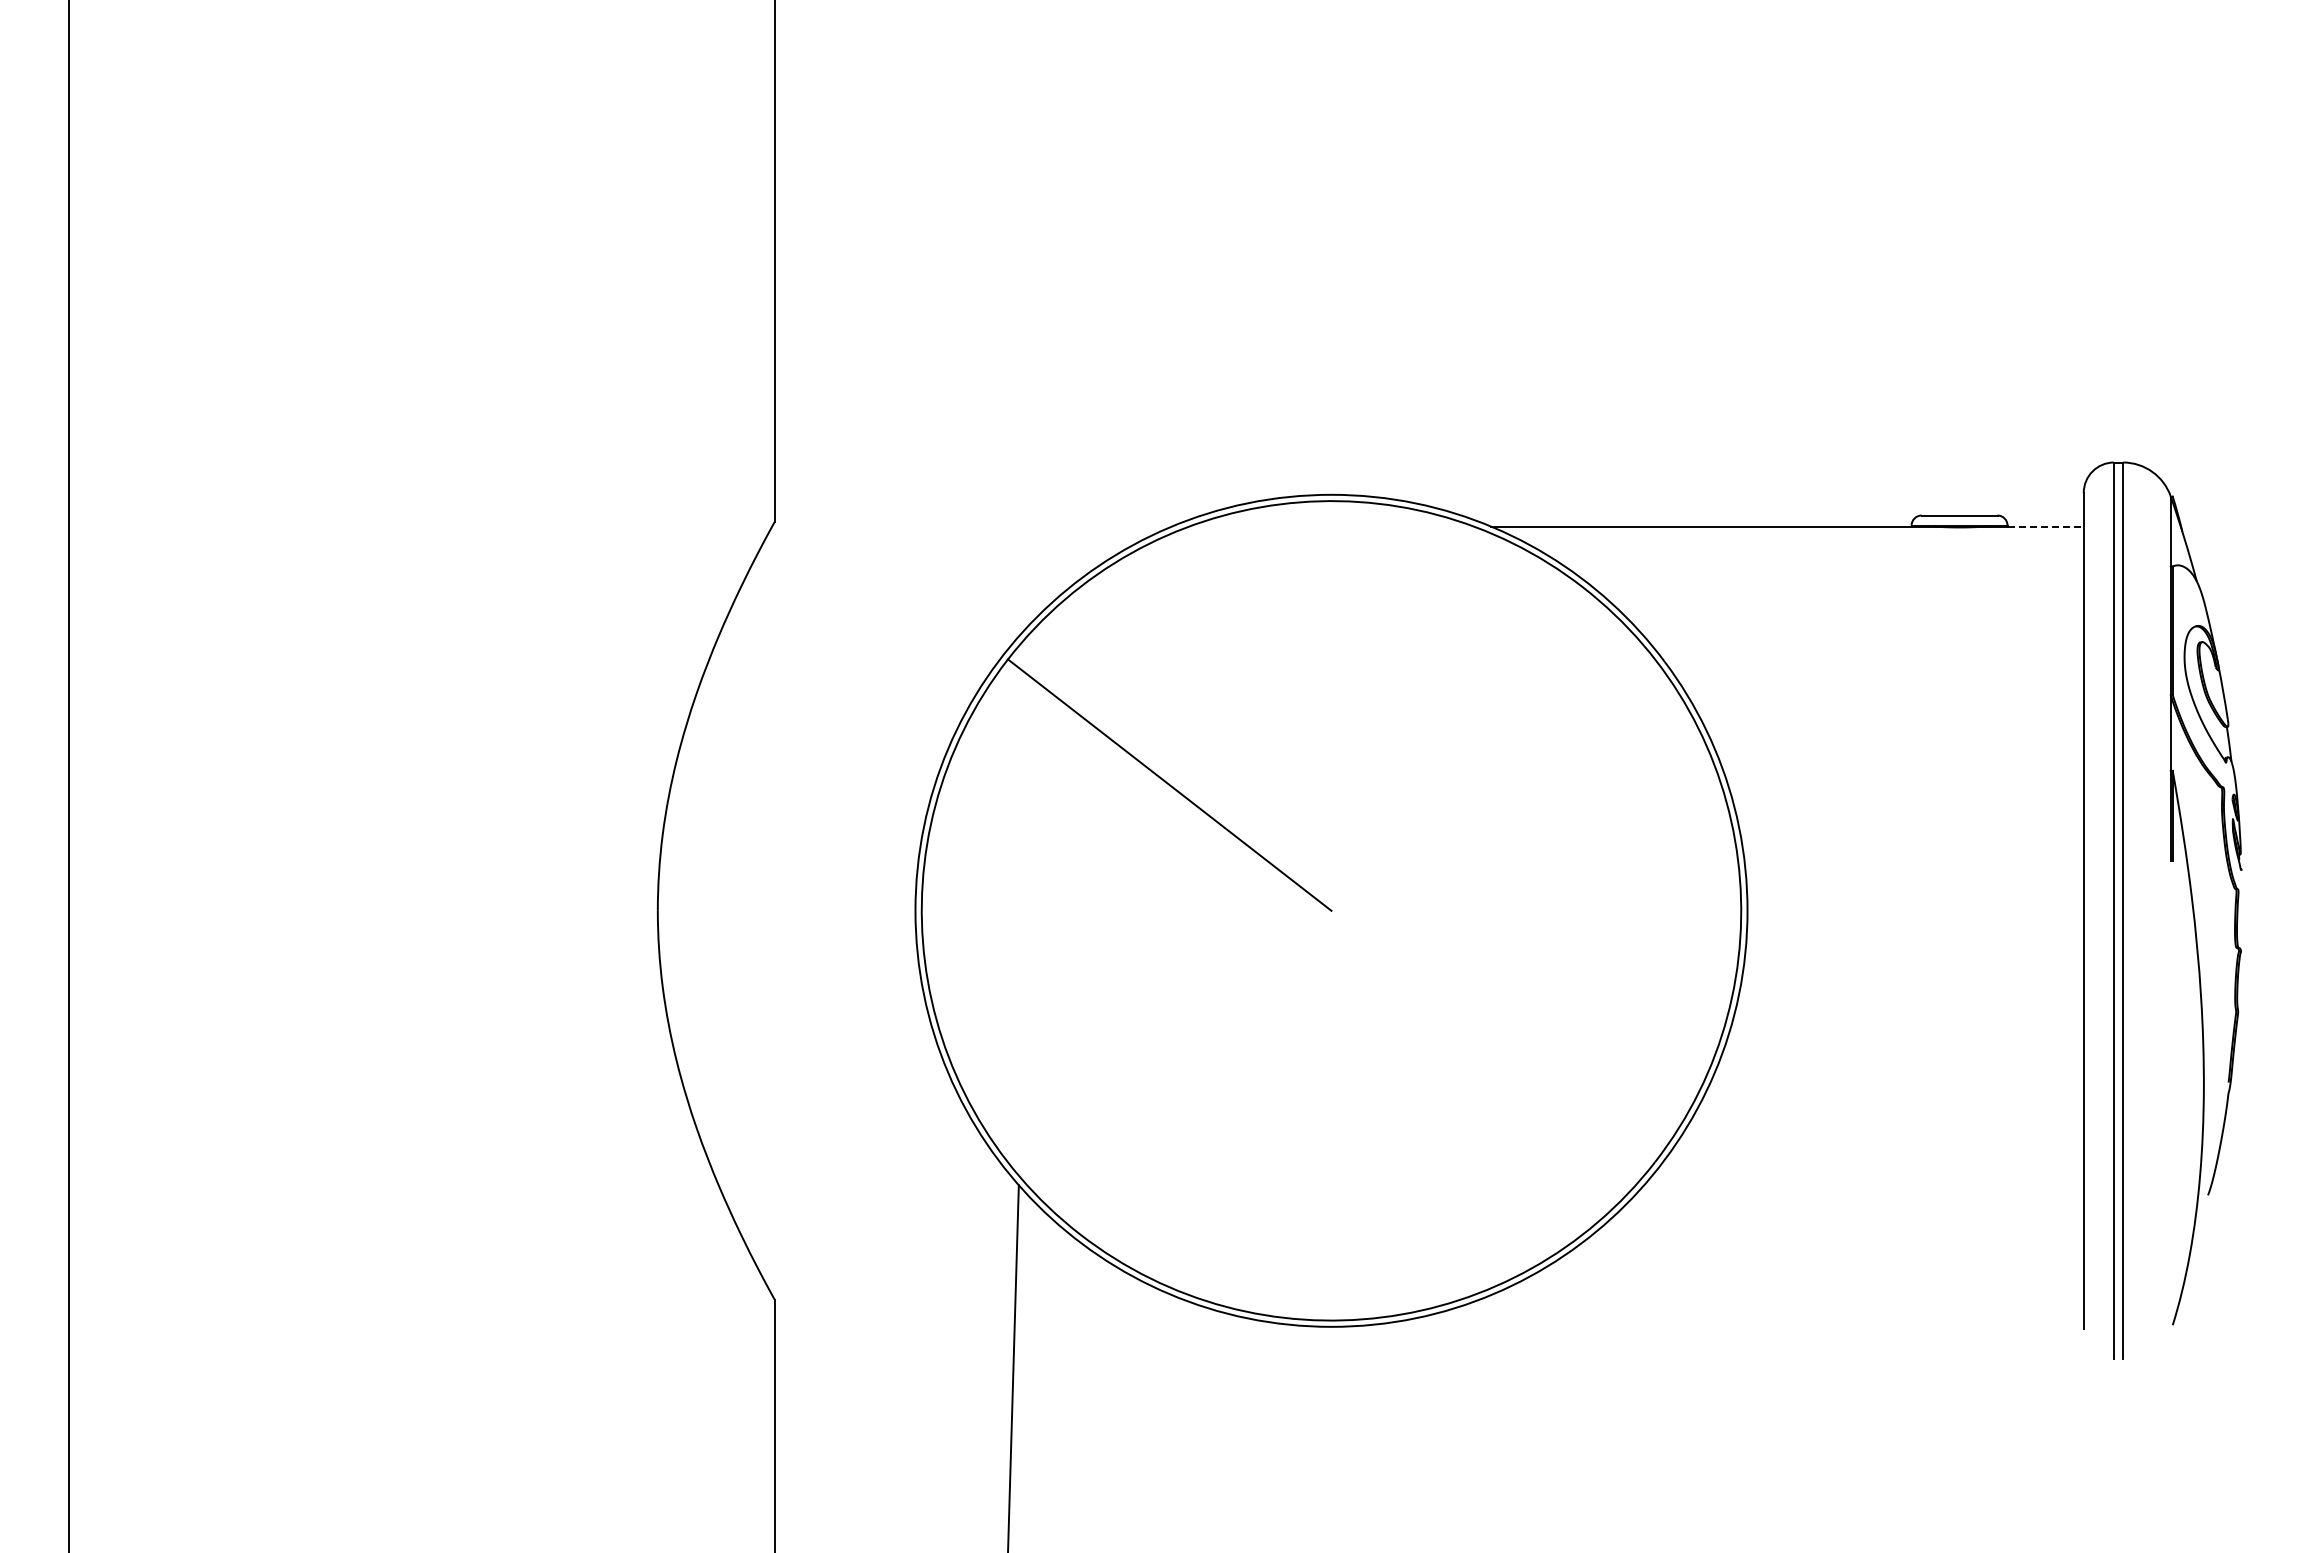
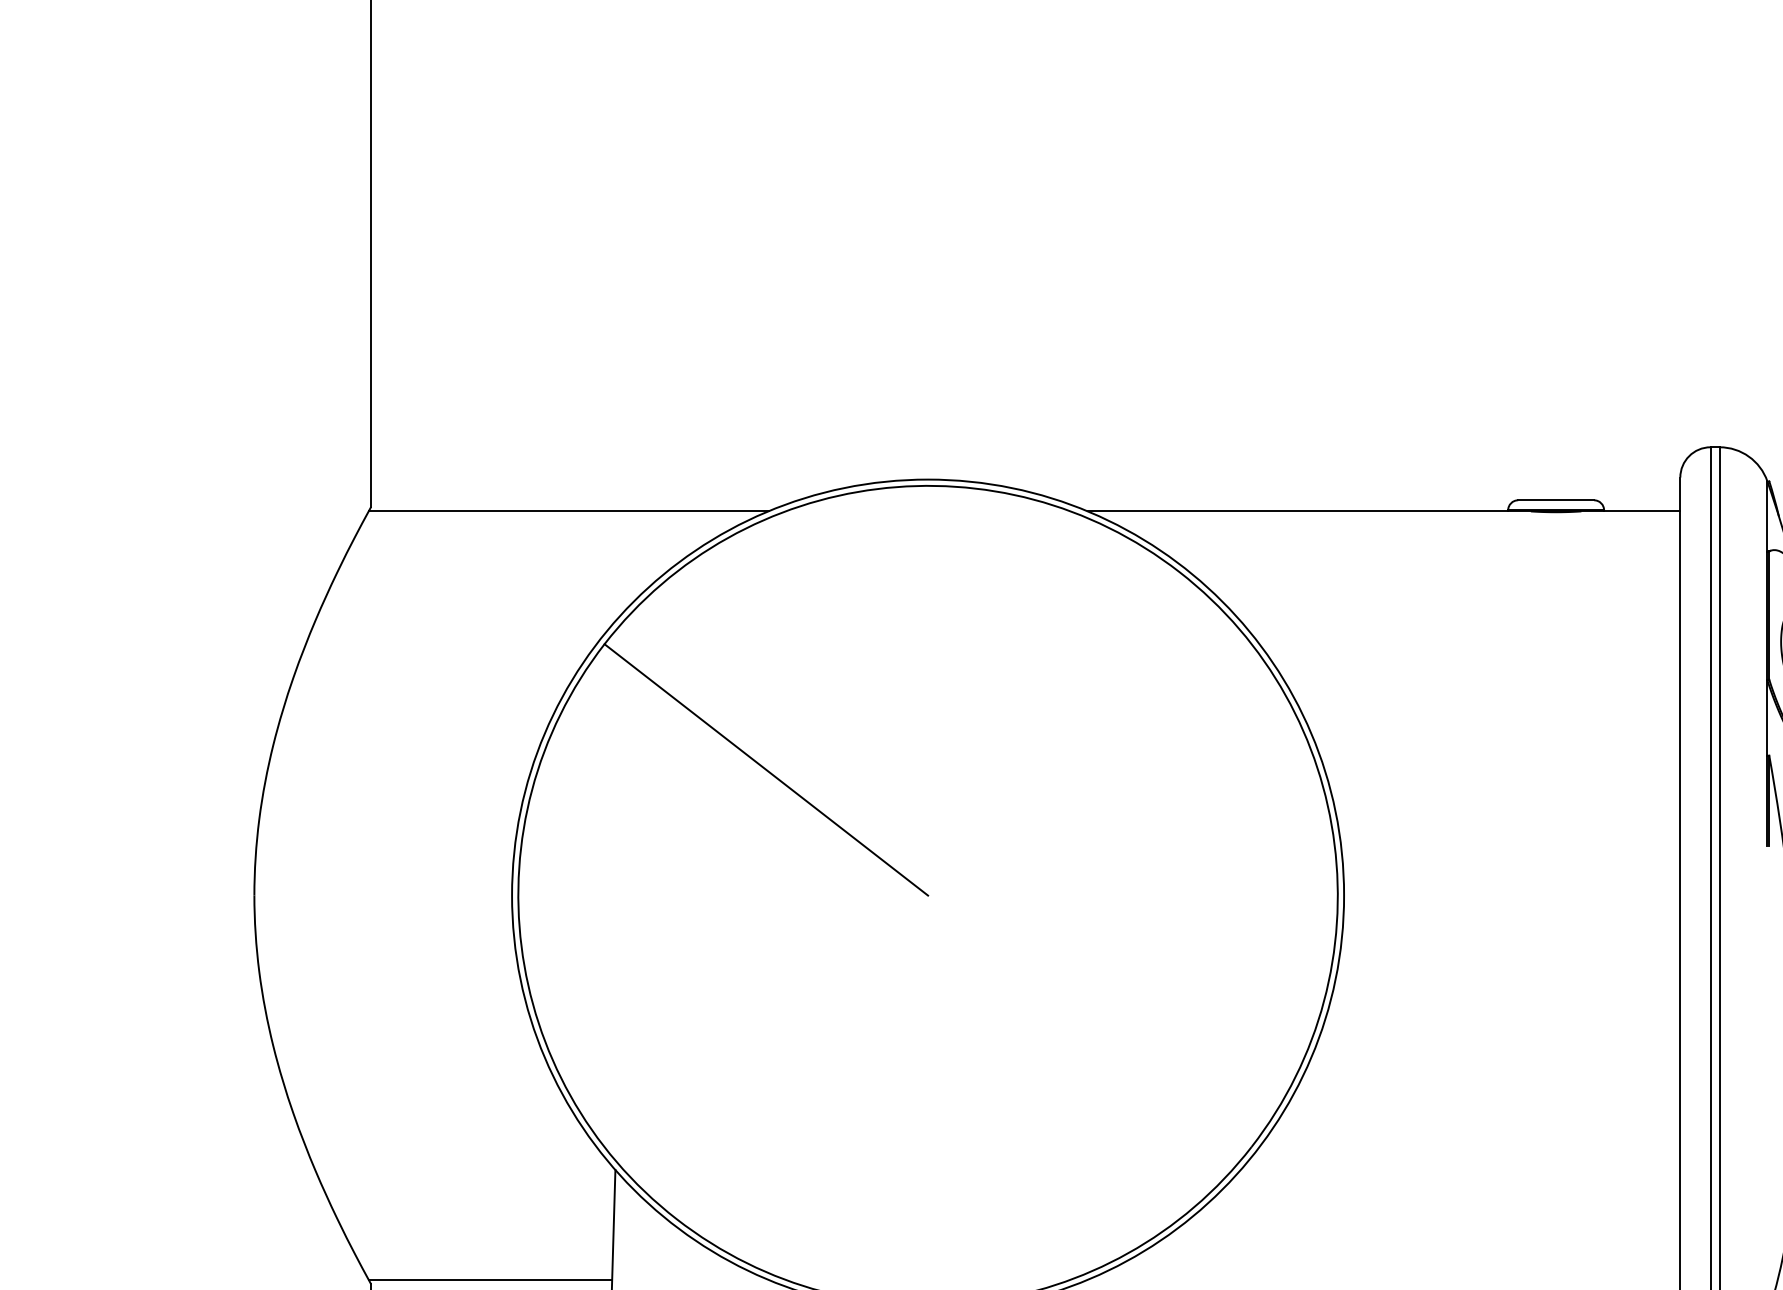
line: (971, 526) -> (568, 511), added
line: (2046, 526) -> (1643, 511), dashed -> solid
line: (893, 1295) -> (490, 1280), added

